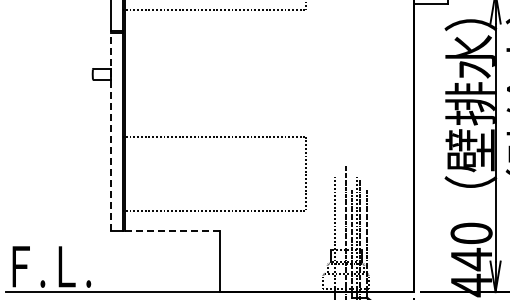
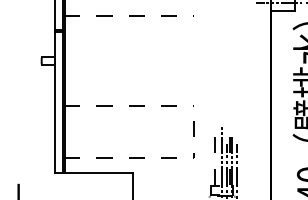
line: (111, 132) -> (55, 102), dashed -> solid
line: (172, 230) -> (98, 172), dashed -> solid

